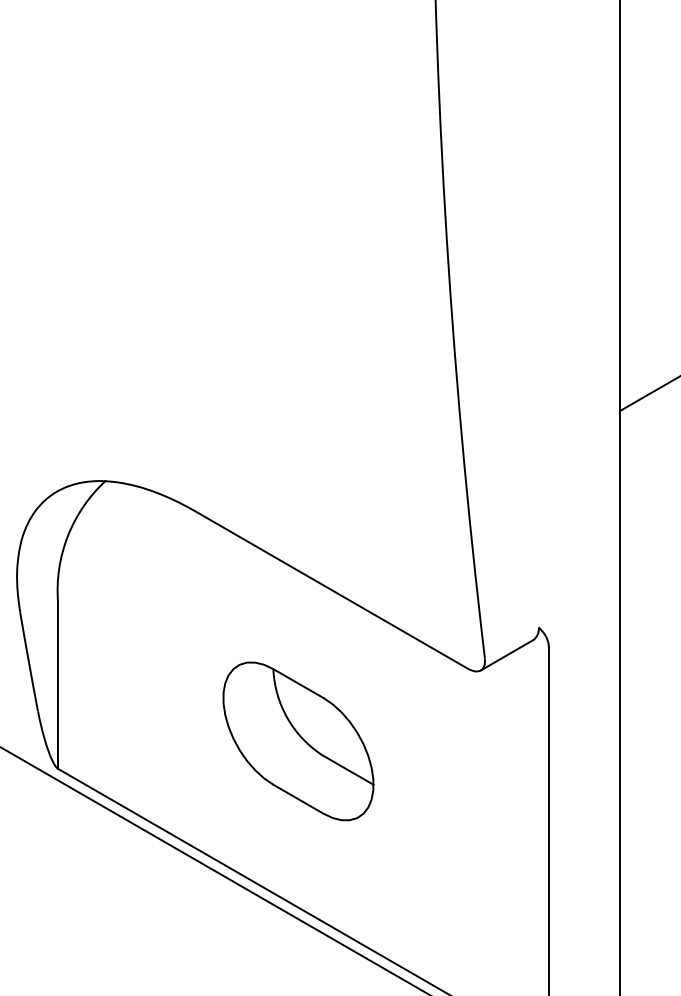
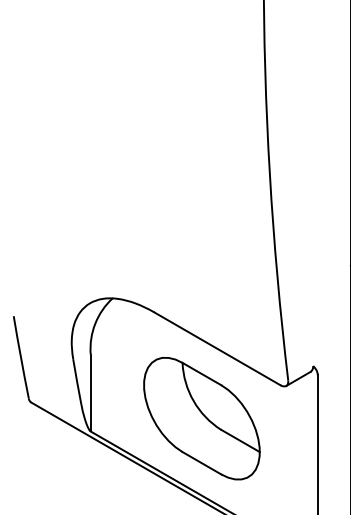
part: (297, 740) -> (201, 418), size x1.67

